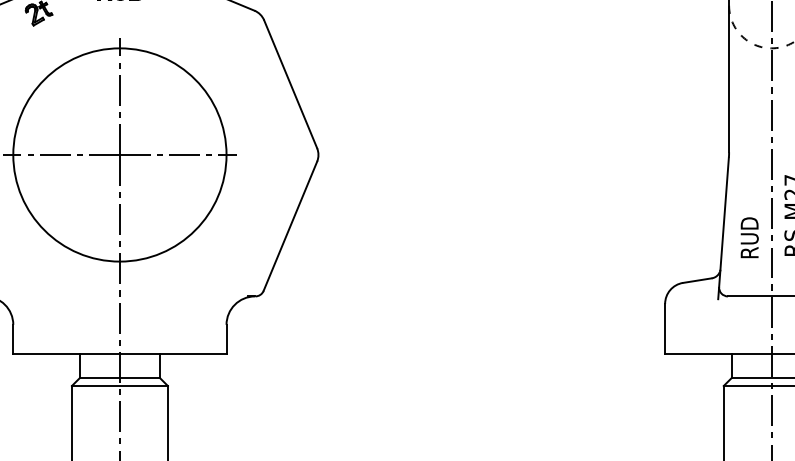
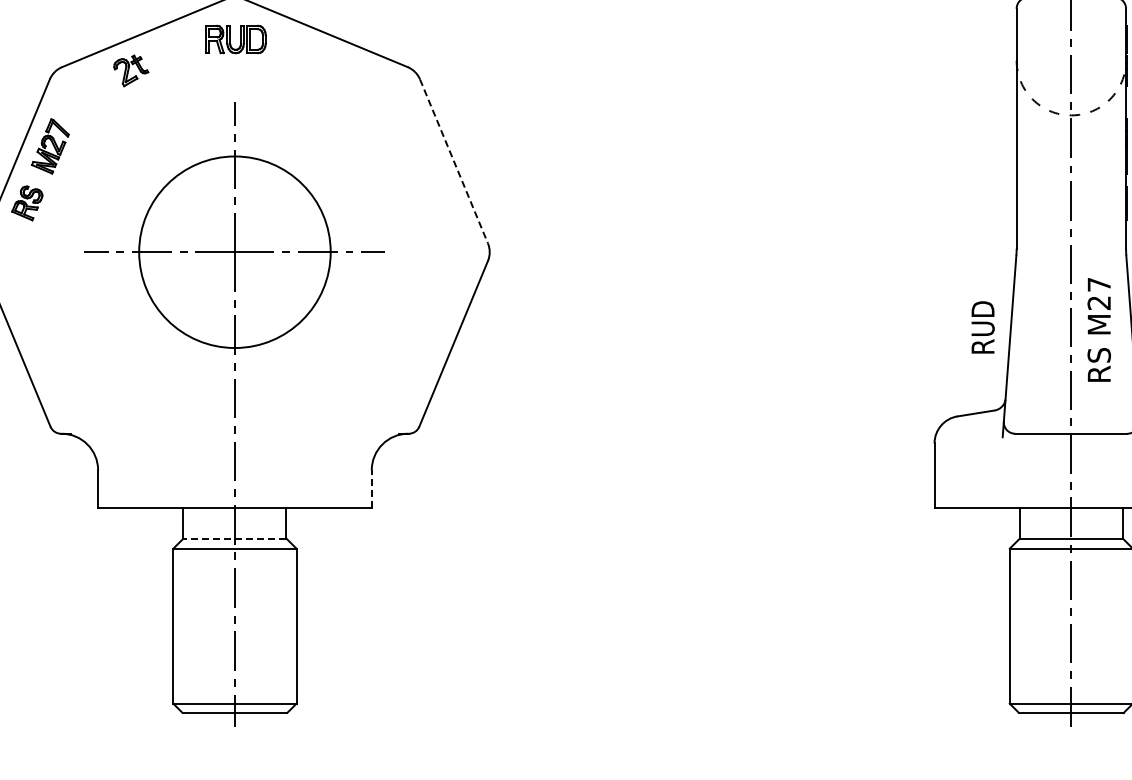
line: (291, 84) -> (454, 161), solid -> dashed
circle: (119, 155) -> (234, 252), size x0.7
text: (749, 237) -> (982, 327), moved
line: (226, 339) -> (371, 488), solid -> dashed
line: (119, 378) -> (234, 538), solid -> dashed

